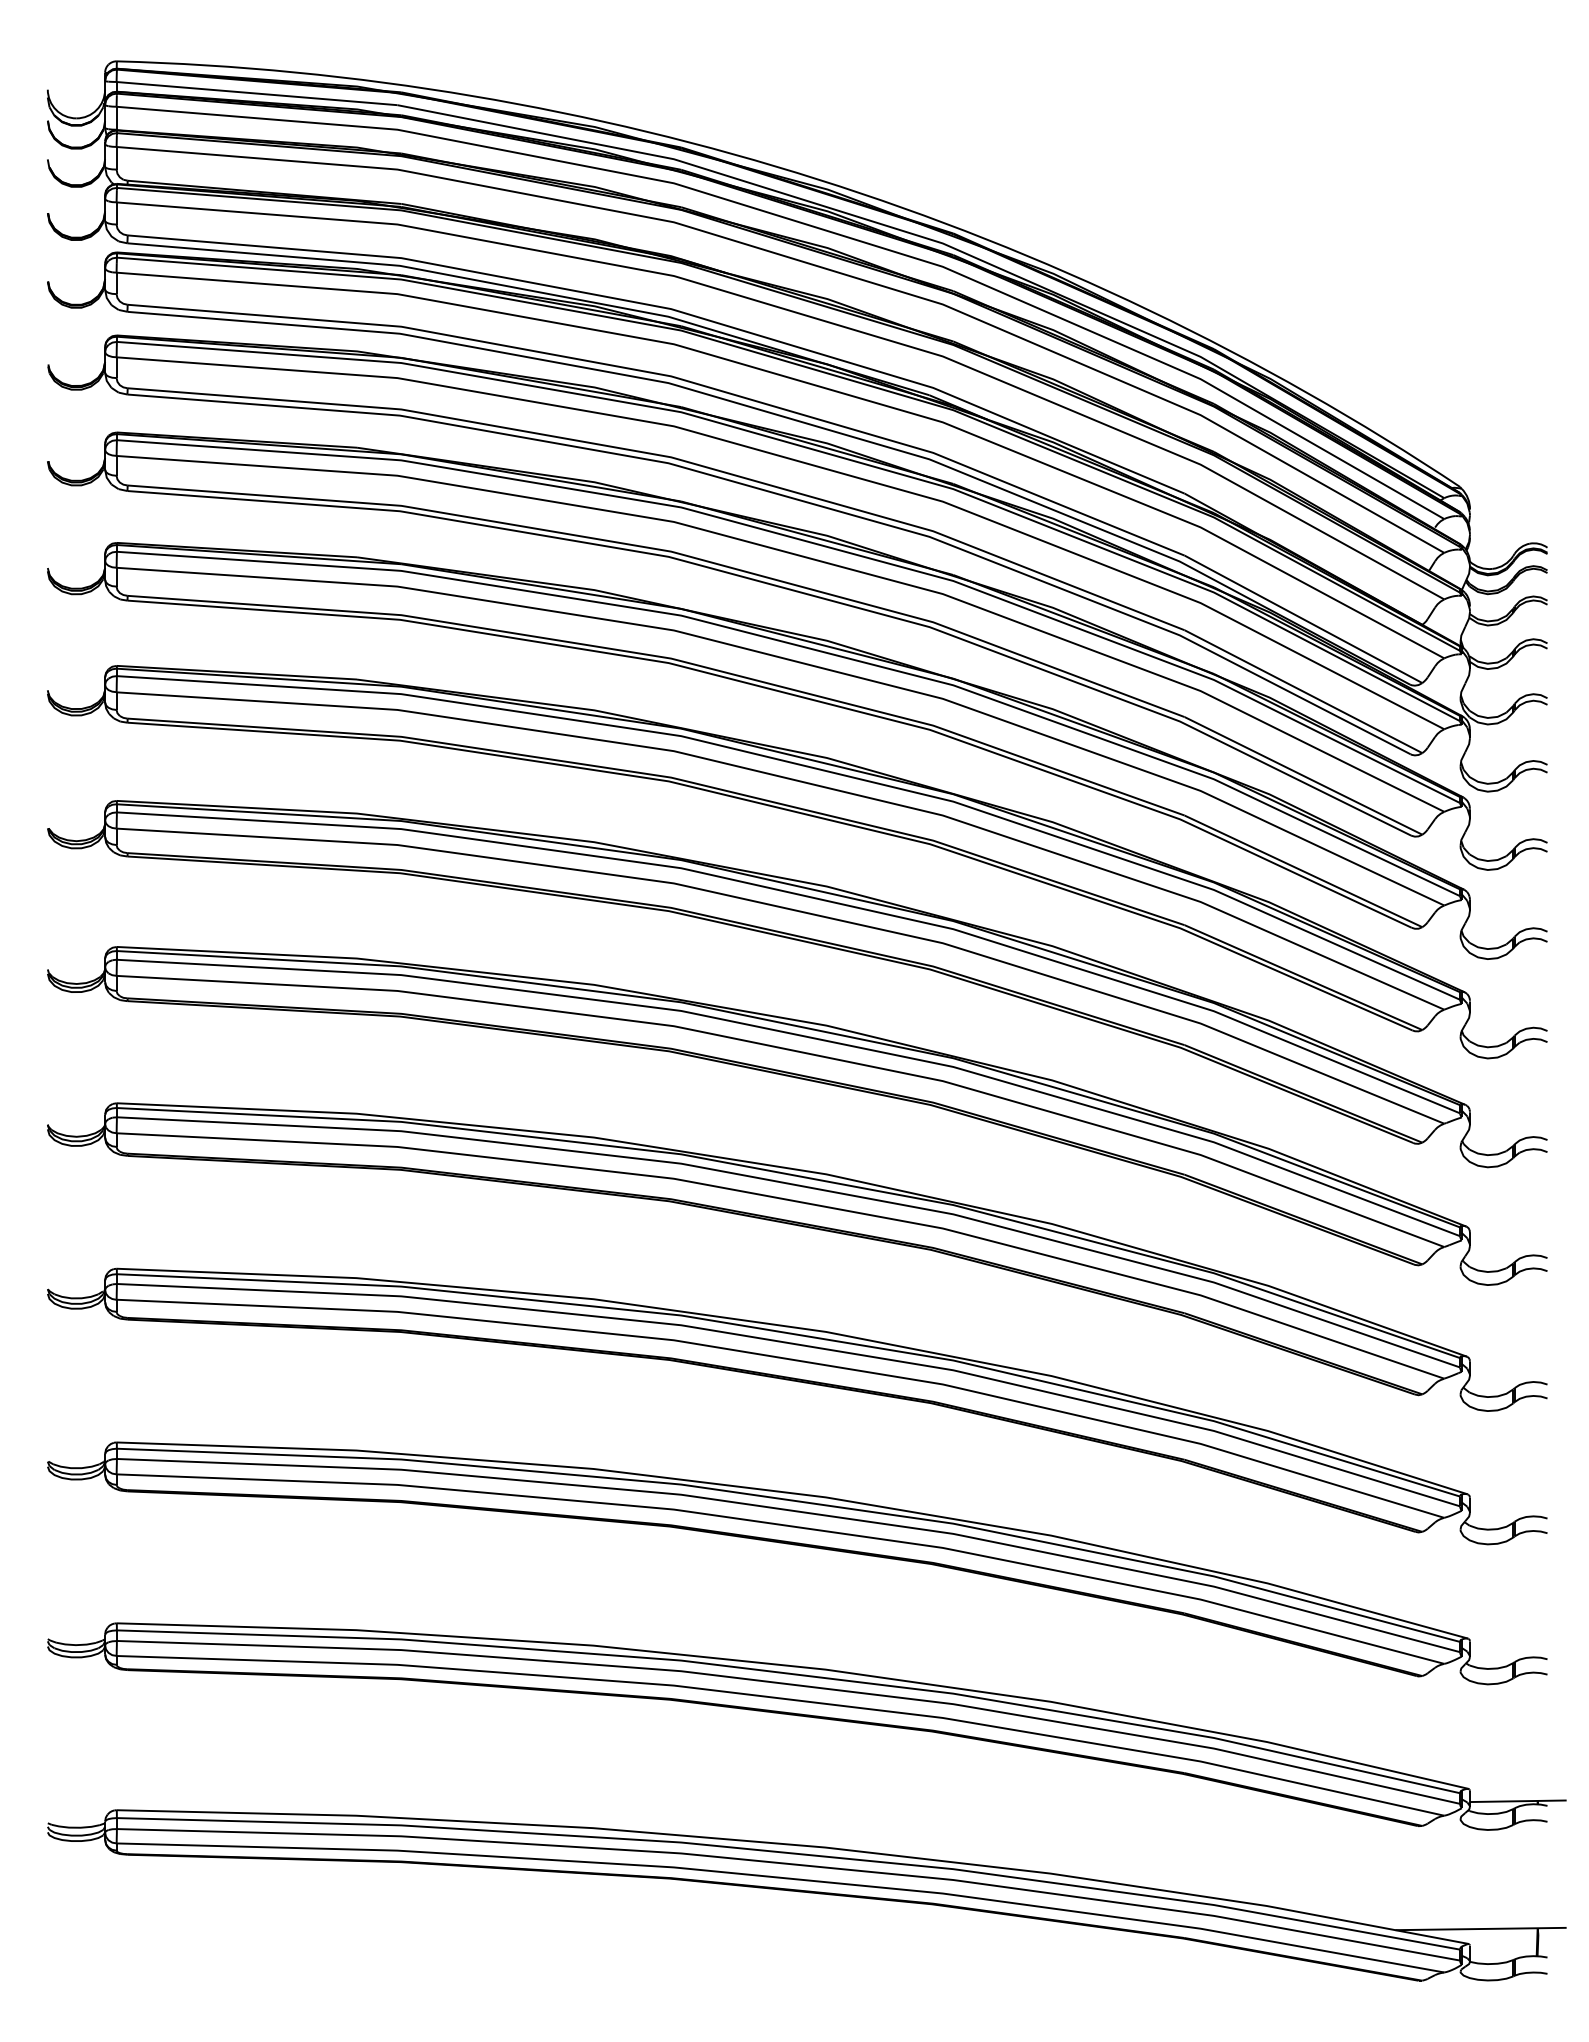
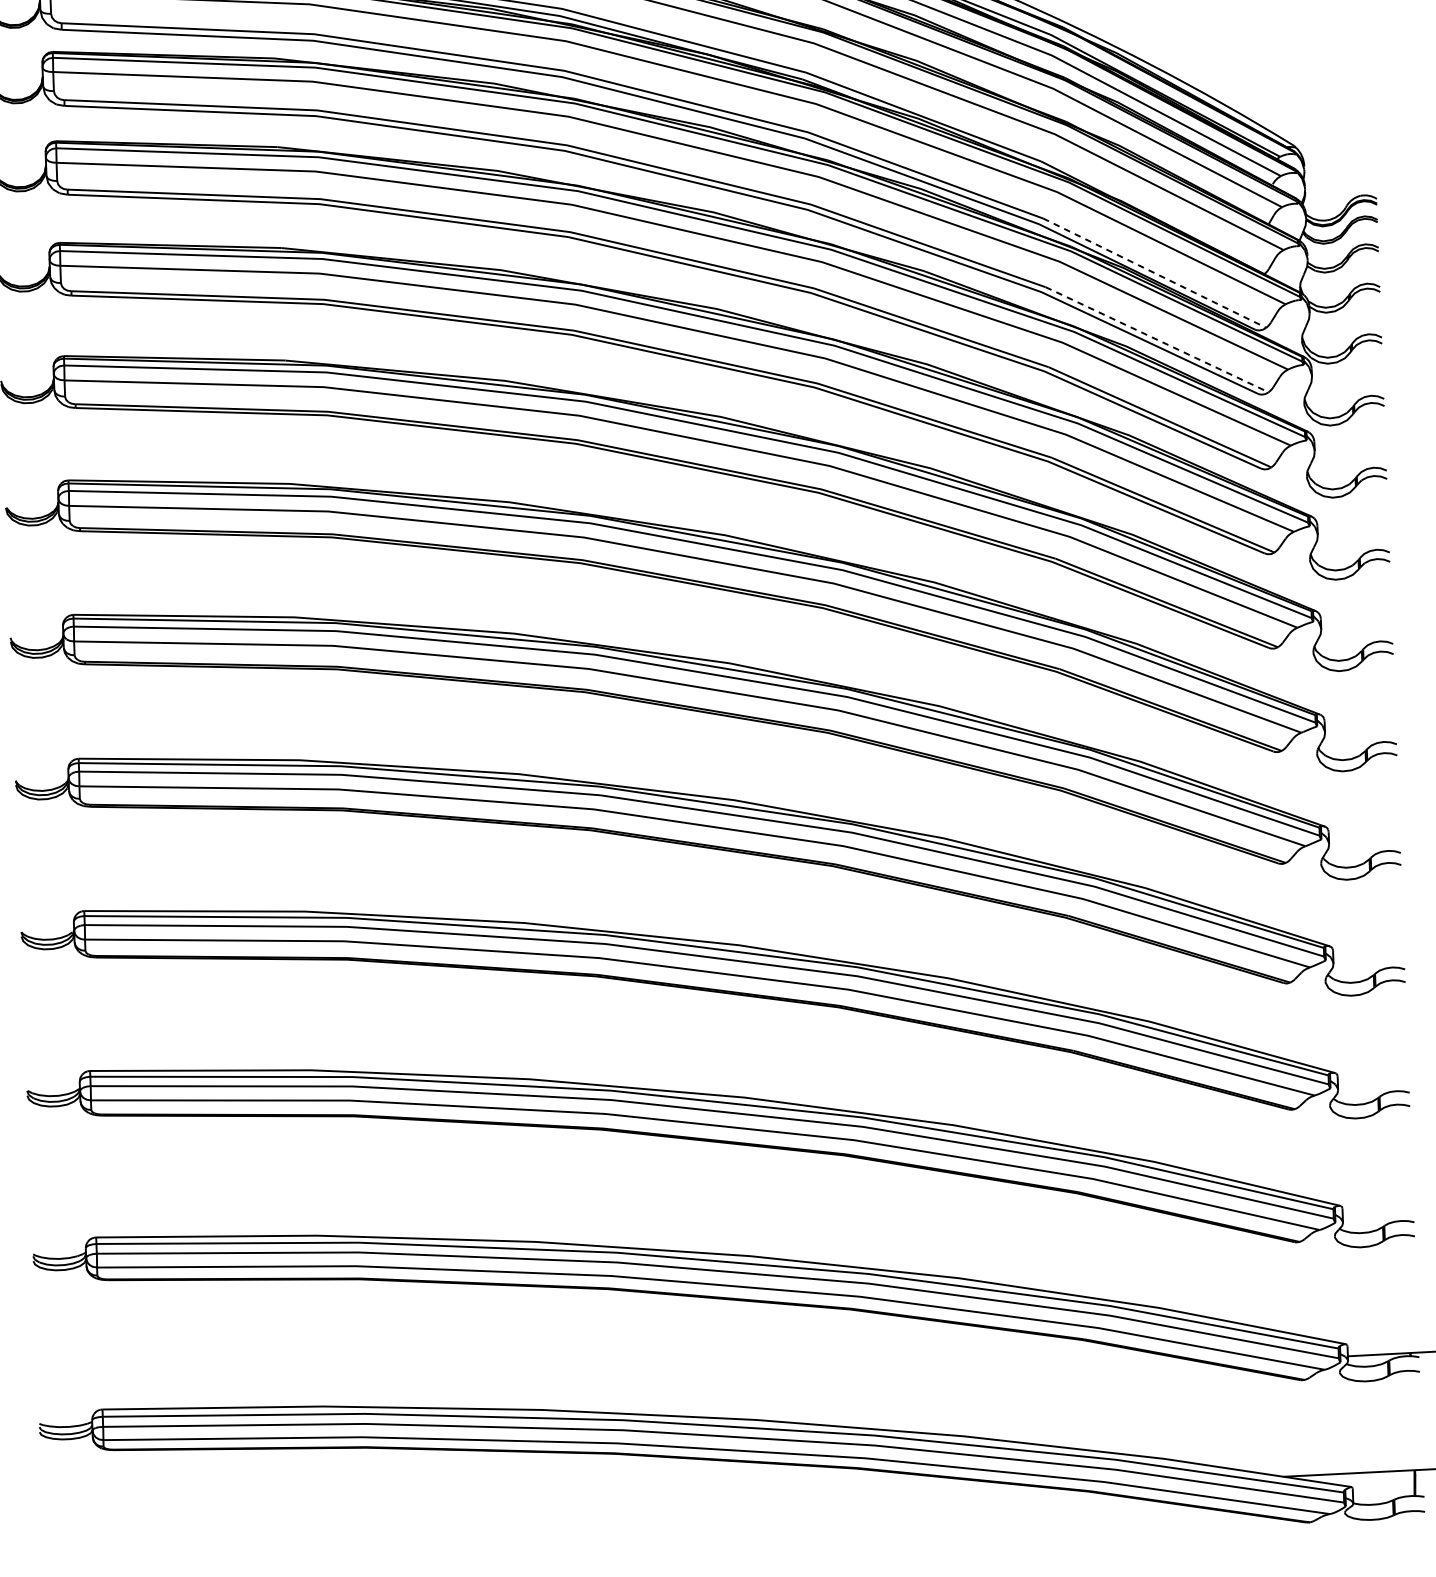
line: (1303, 619) -> (1154, 273), solid -> dashed
line: (1303, 691) -> (1157, 339), solid -> dashed

